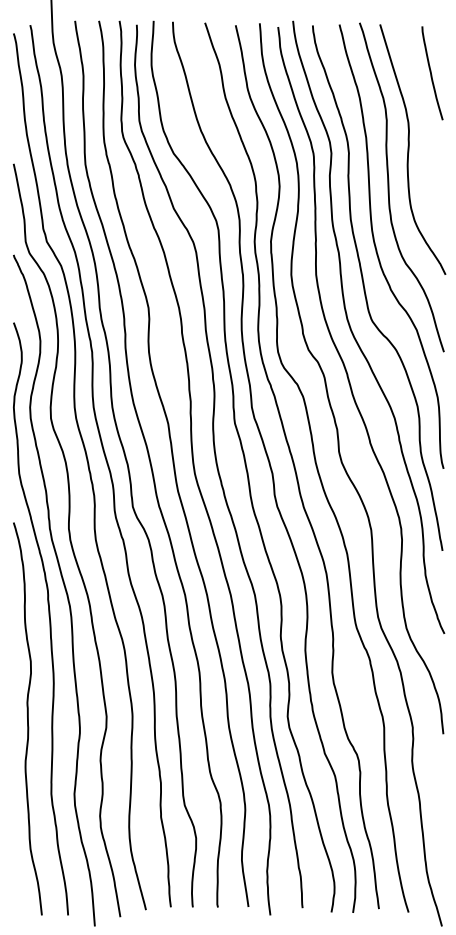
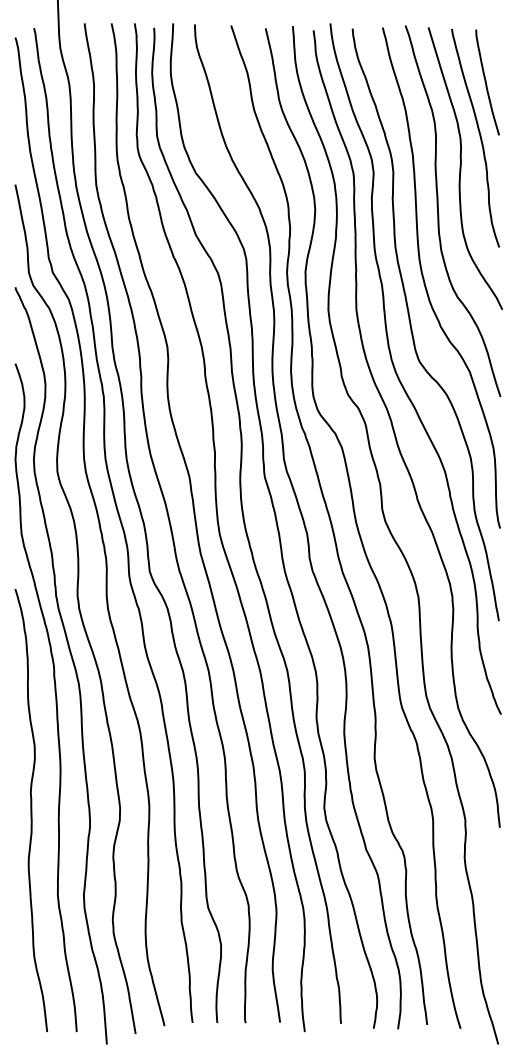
curve: (425, 122) -> (479, 137), added

